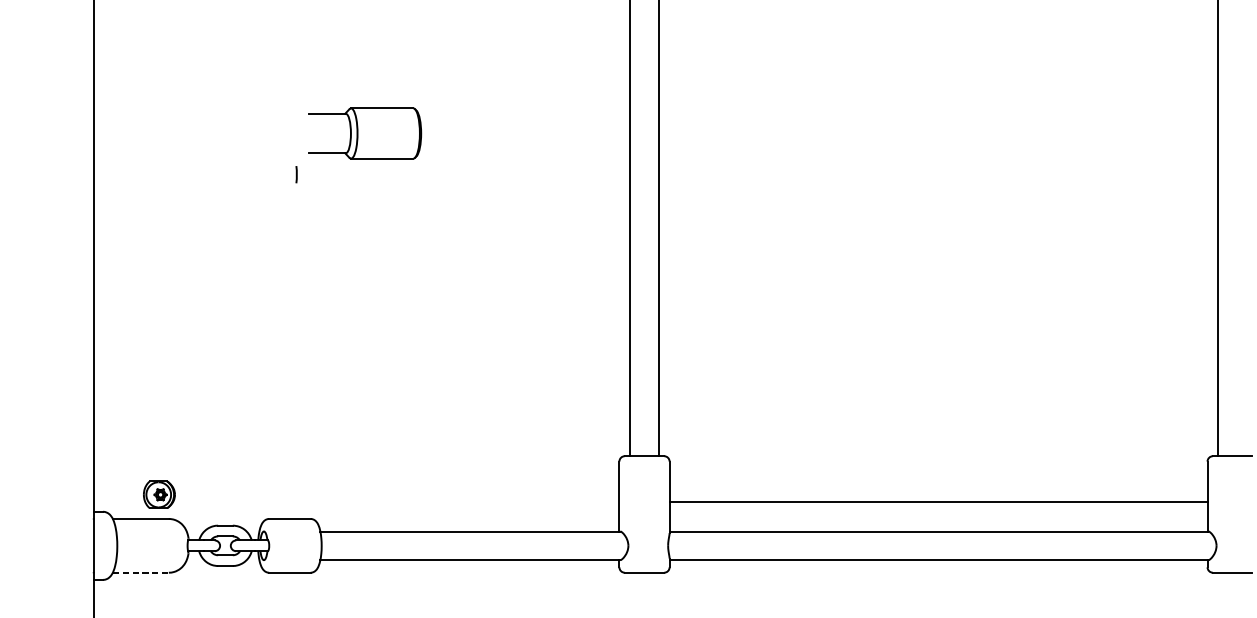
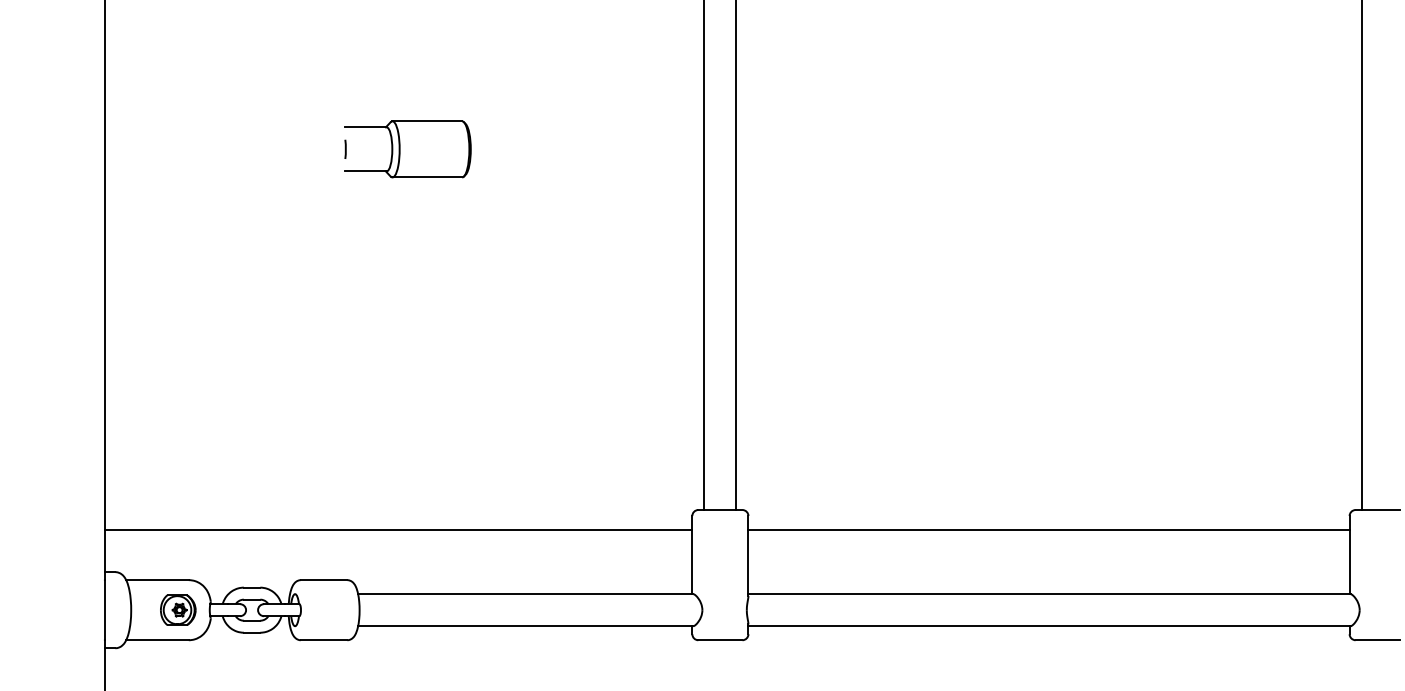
line: (296, 173) -> (345, 148), moved
line: (356, 474) -> (398, 530), added
part: (159, 494) -> (178, 609), moved
line: (938, 502) -> (1048, 530), moved
line: (141, 572) -> (158, 640), dashed -> solid

